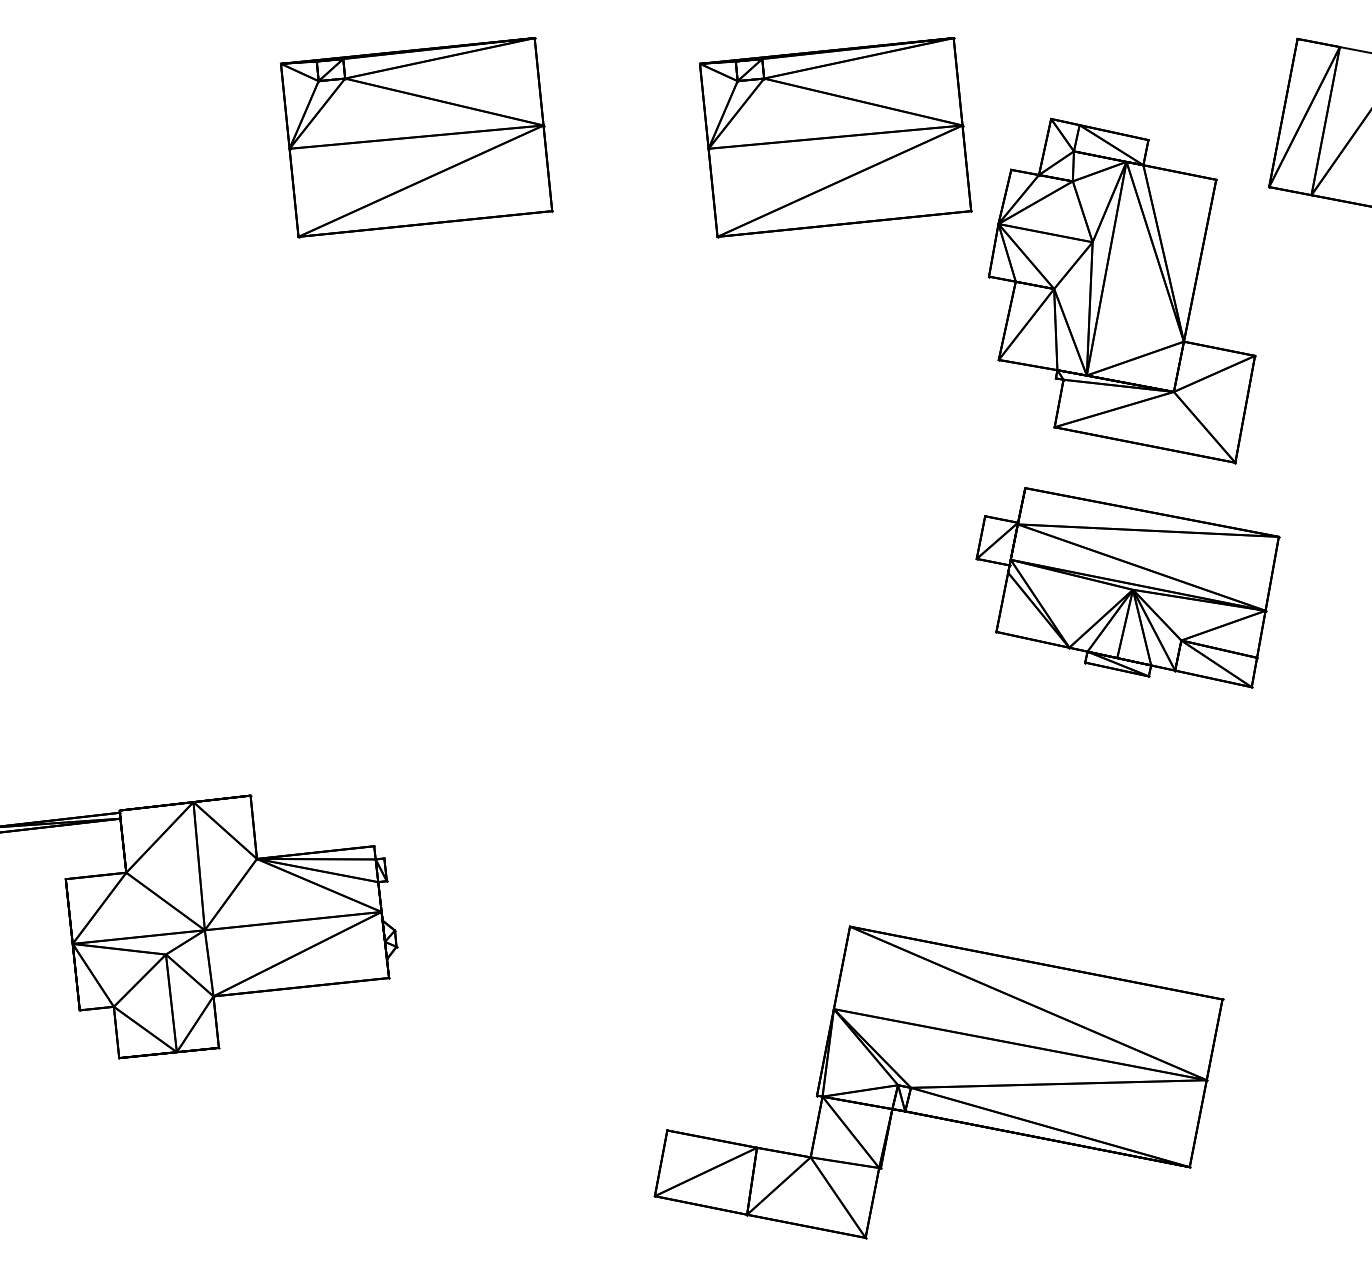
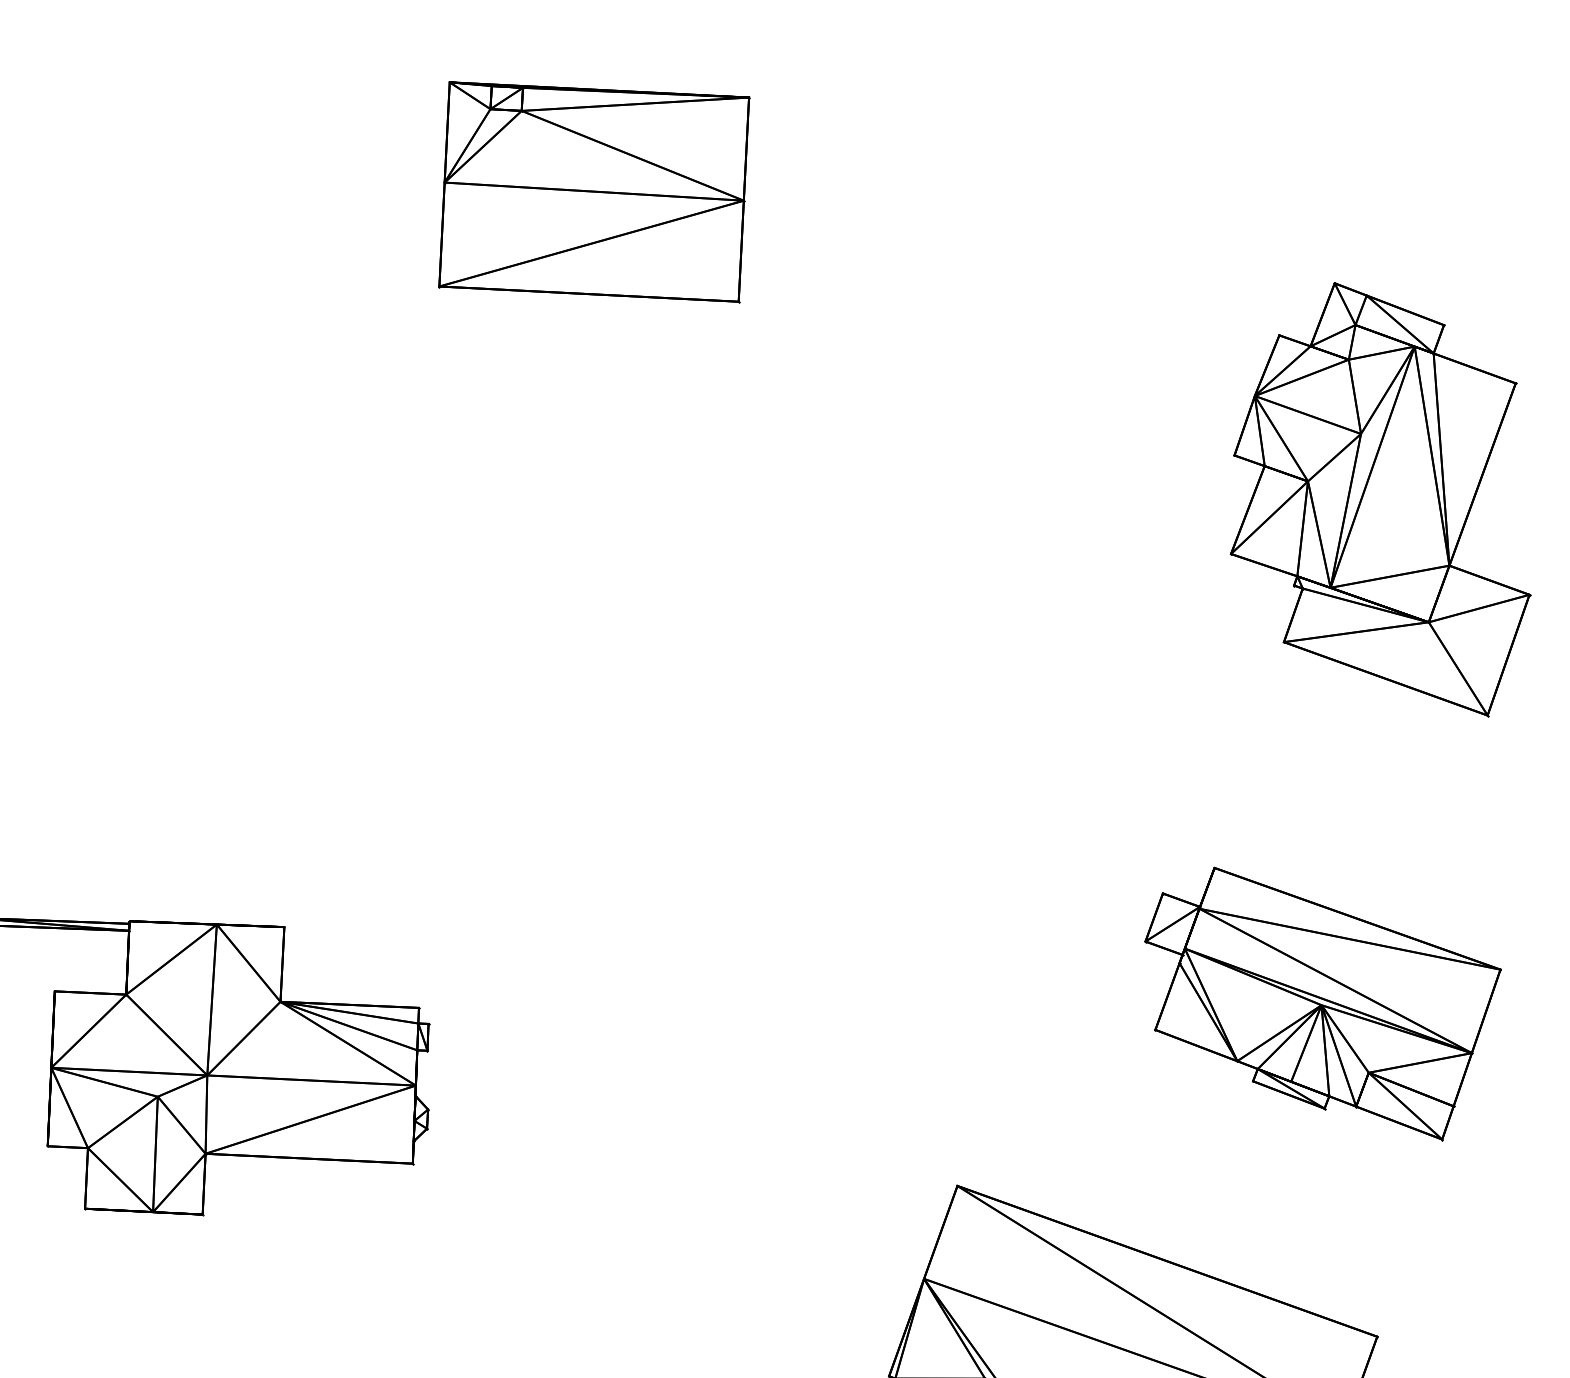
part: (835, 137) -> (1080, 266), removed
part: (1127, 587) -> (1315, 1001), moved

